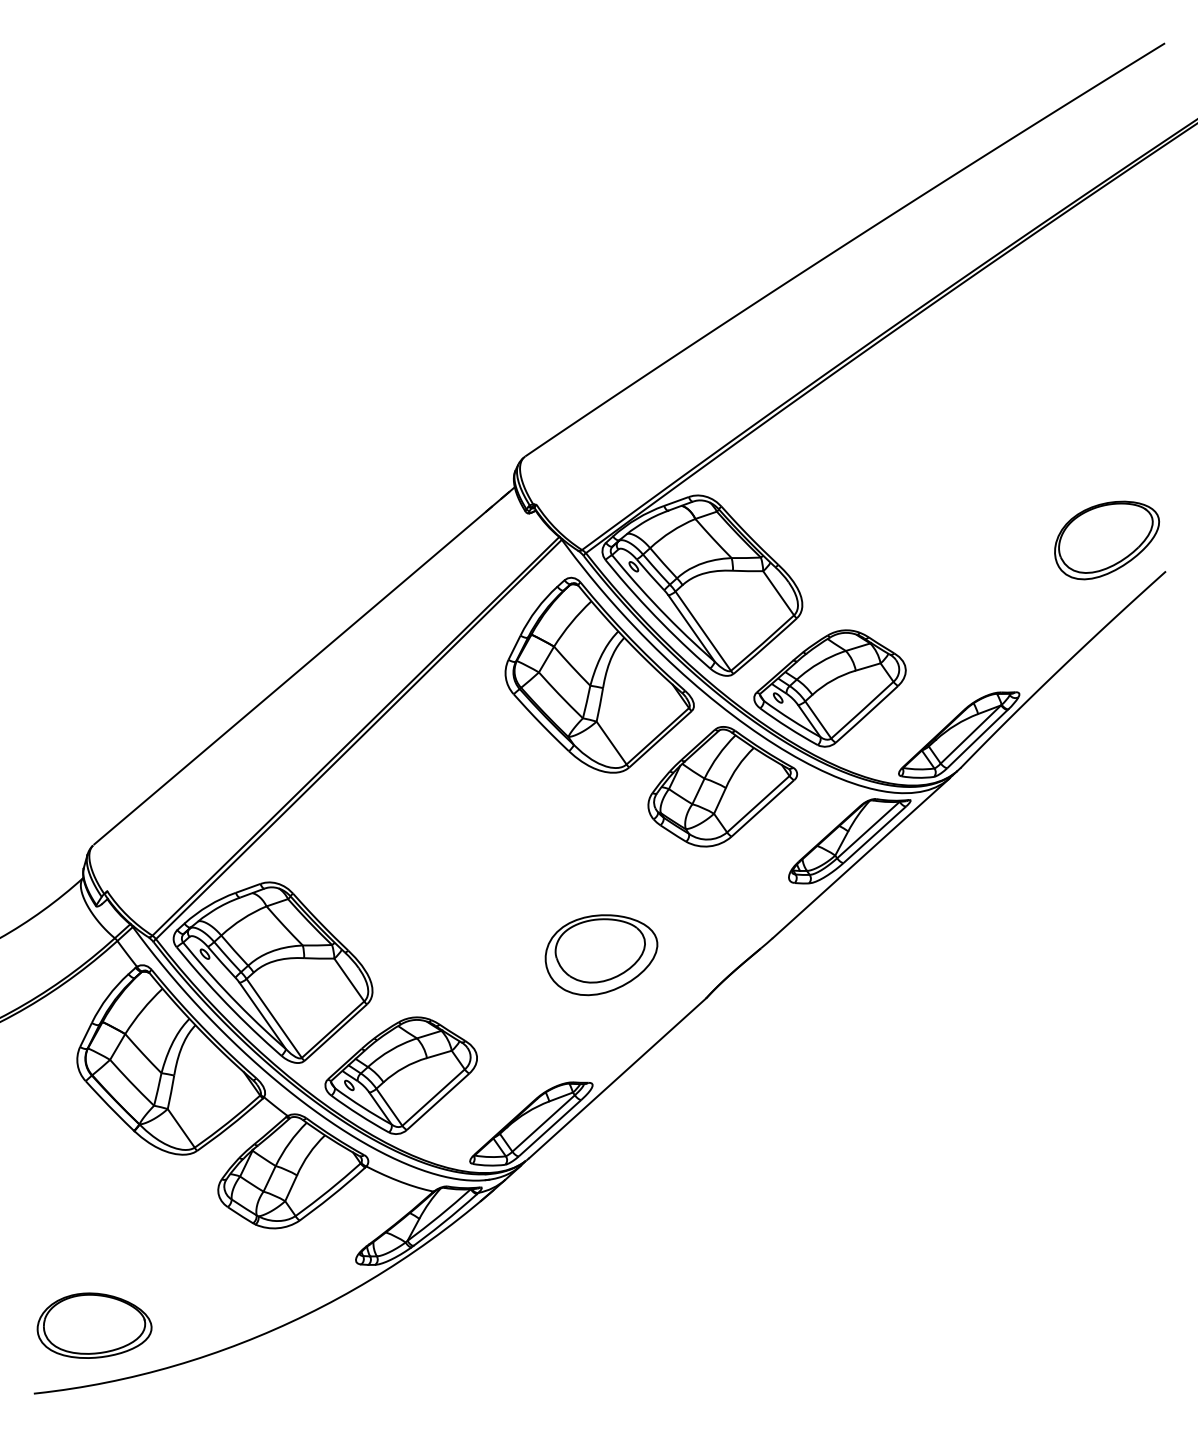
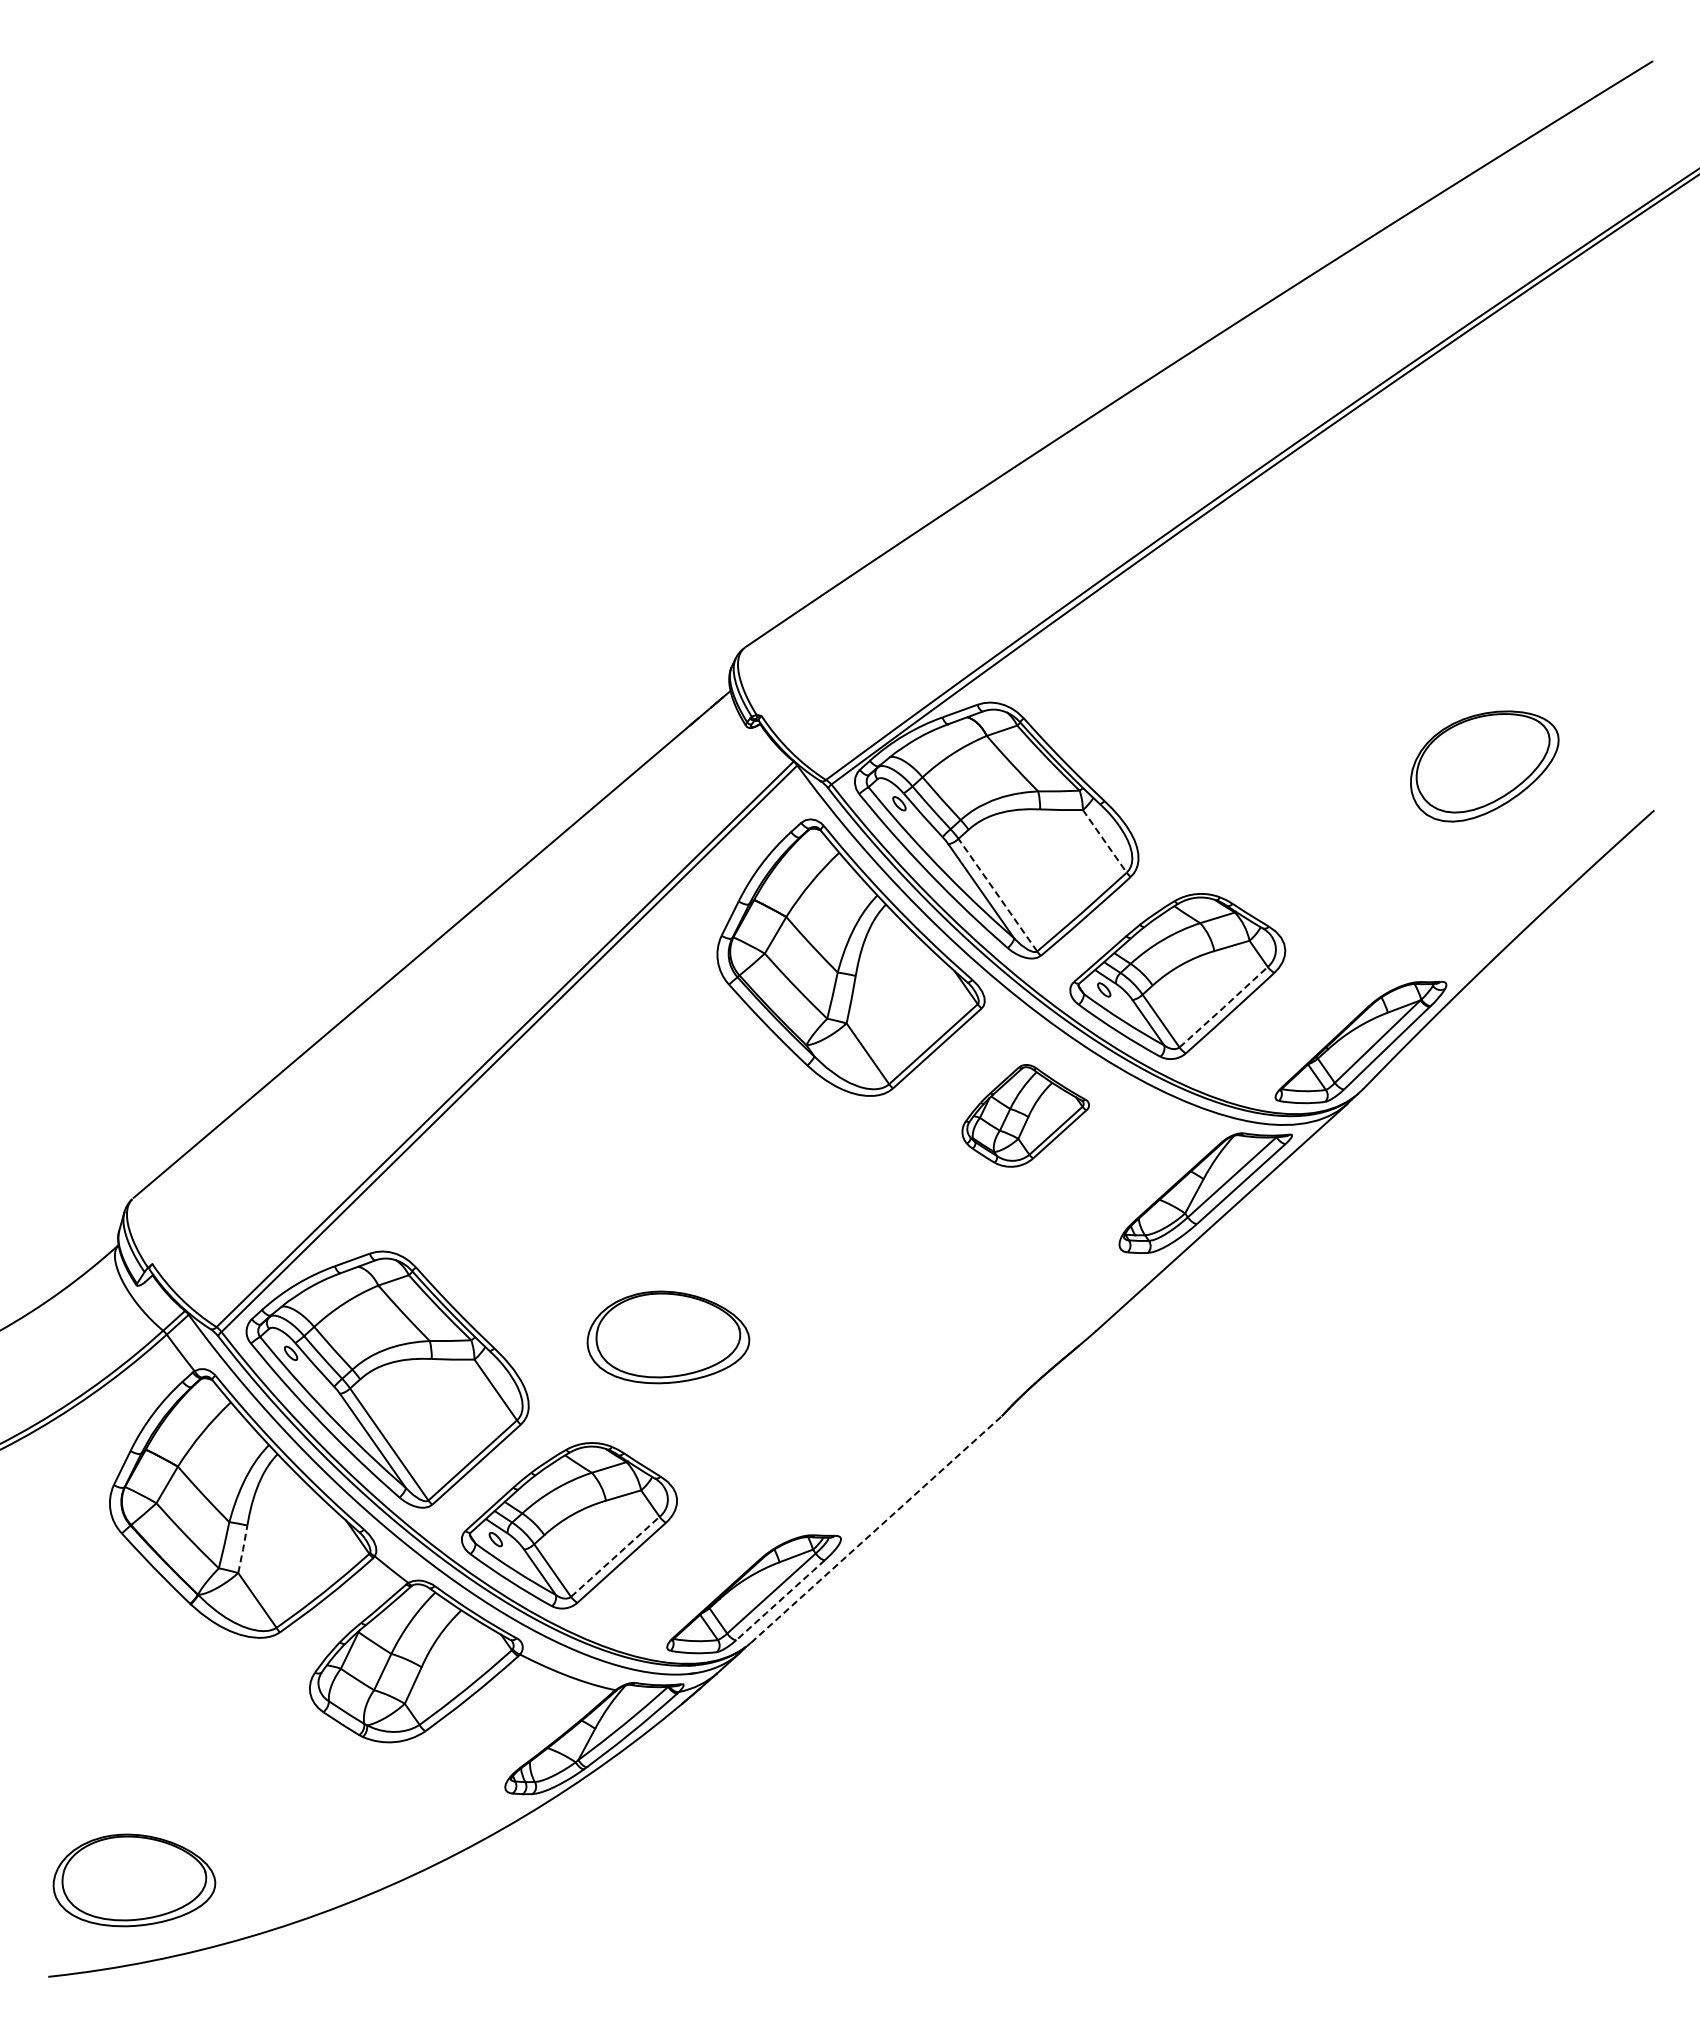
part: (1106, 540) -> (1484, 766), moved
line: (779, 593) -> (1105, 841), solid -> dashed
line: (702, 631) -> (997, 895), solid -> dashed
line: (862, 710) -> (1223, 1007), solid -> dashed
part: (722, 786) -> (1025, 1115), size x0.6
part: (471, 943) -> (668, 1337), added
part: (601, 954) -> (853, 1354), removed
line: (617, 1078) -> (876, 1529), solid -> dashed
line: (171, 1092) -> (243, 1549), solid -> dashed
line: (433, 1097) -> (615, 1556), solid -> dashed
line: (550, 1128) -> (780, 1600), solid -> dashed

